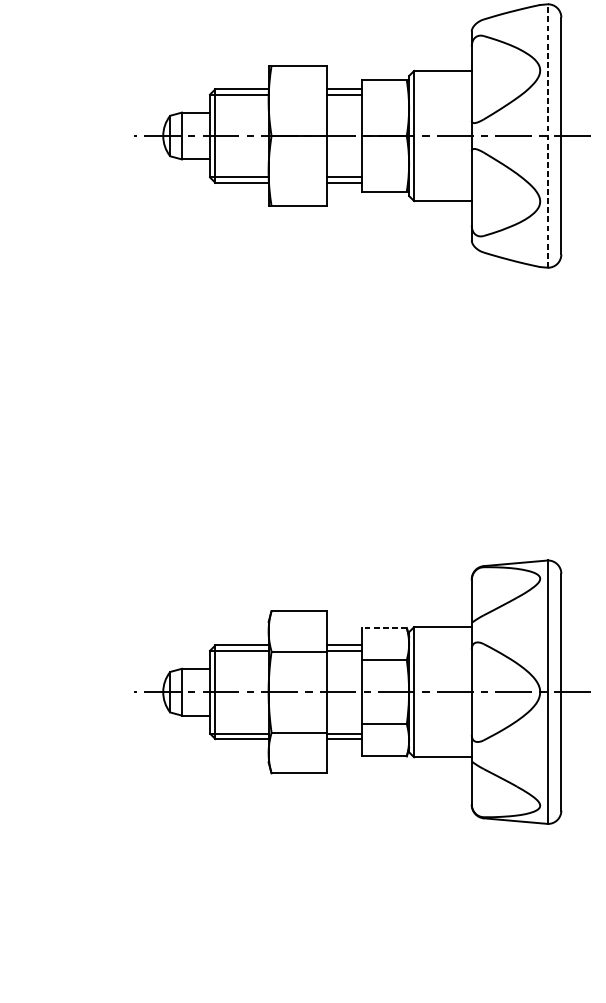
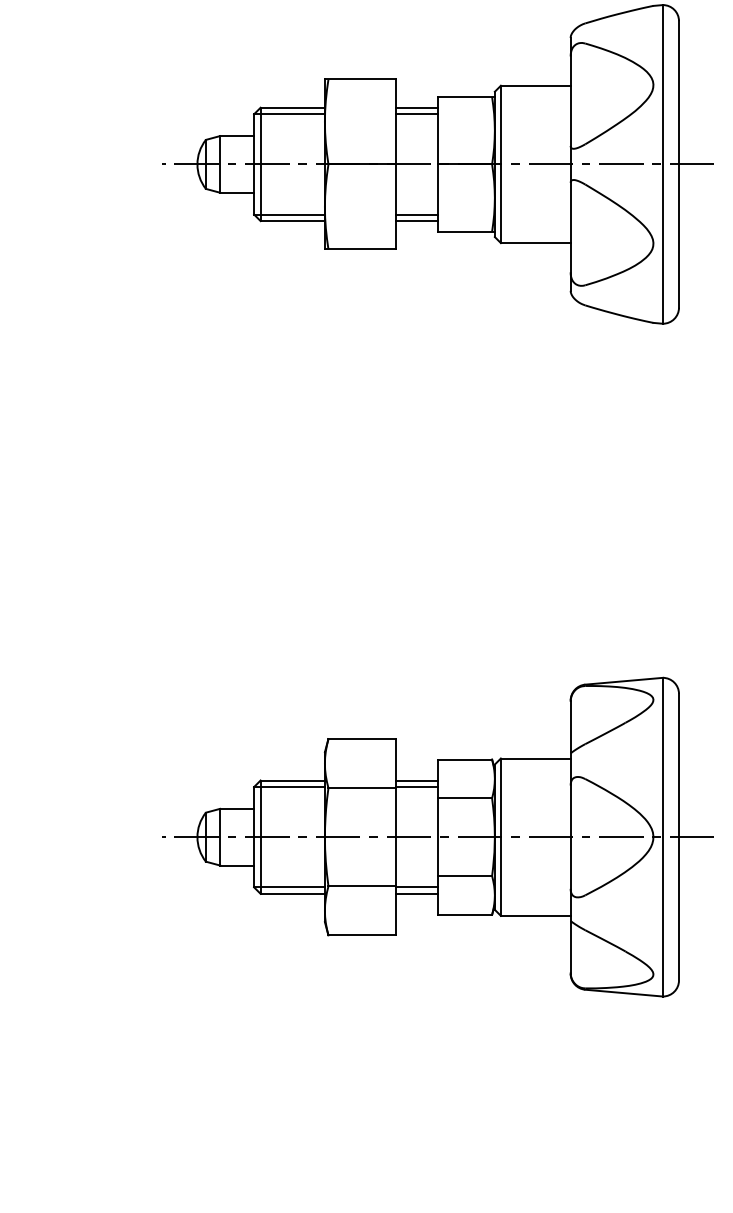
line: (547, 135) -> (662, 163), dashed -> solid
line: (384, 627) -> (465, 759), dashed -> solid

